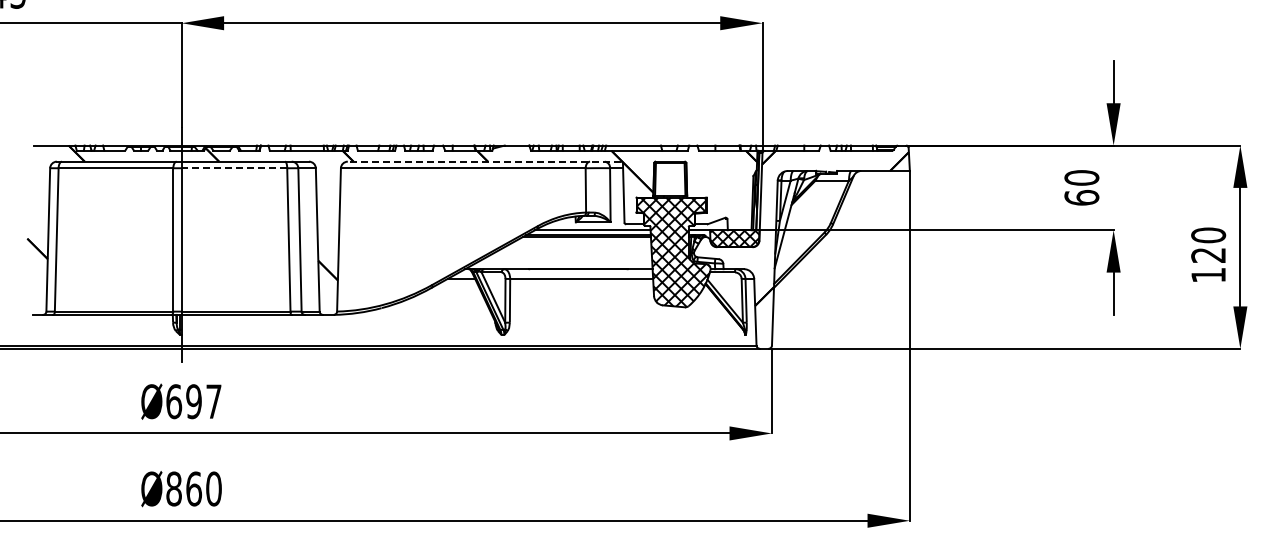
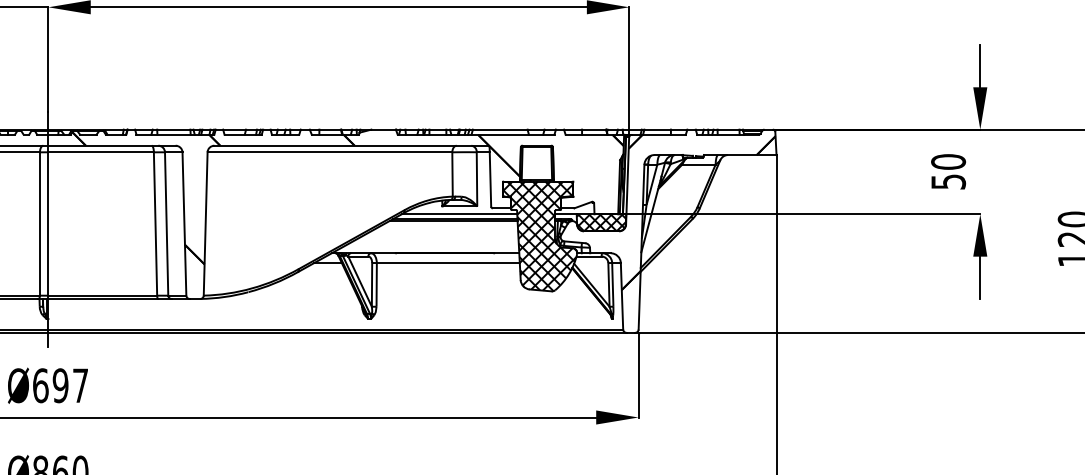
line: (484, 161) -> (351, 145), dashed -> solid
line: (234, 168) -> (101, 152), dashed -> solid
text: (1081, 197) -> (948, 181), 60 -> 50

